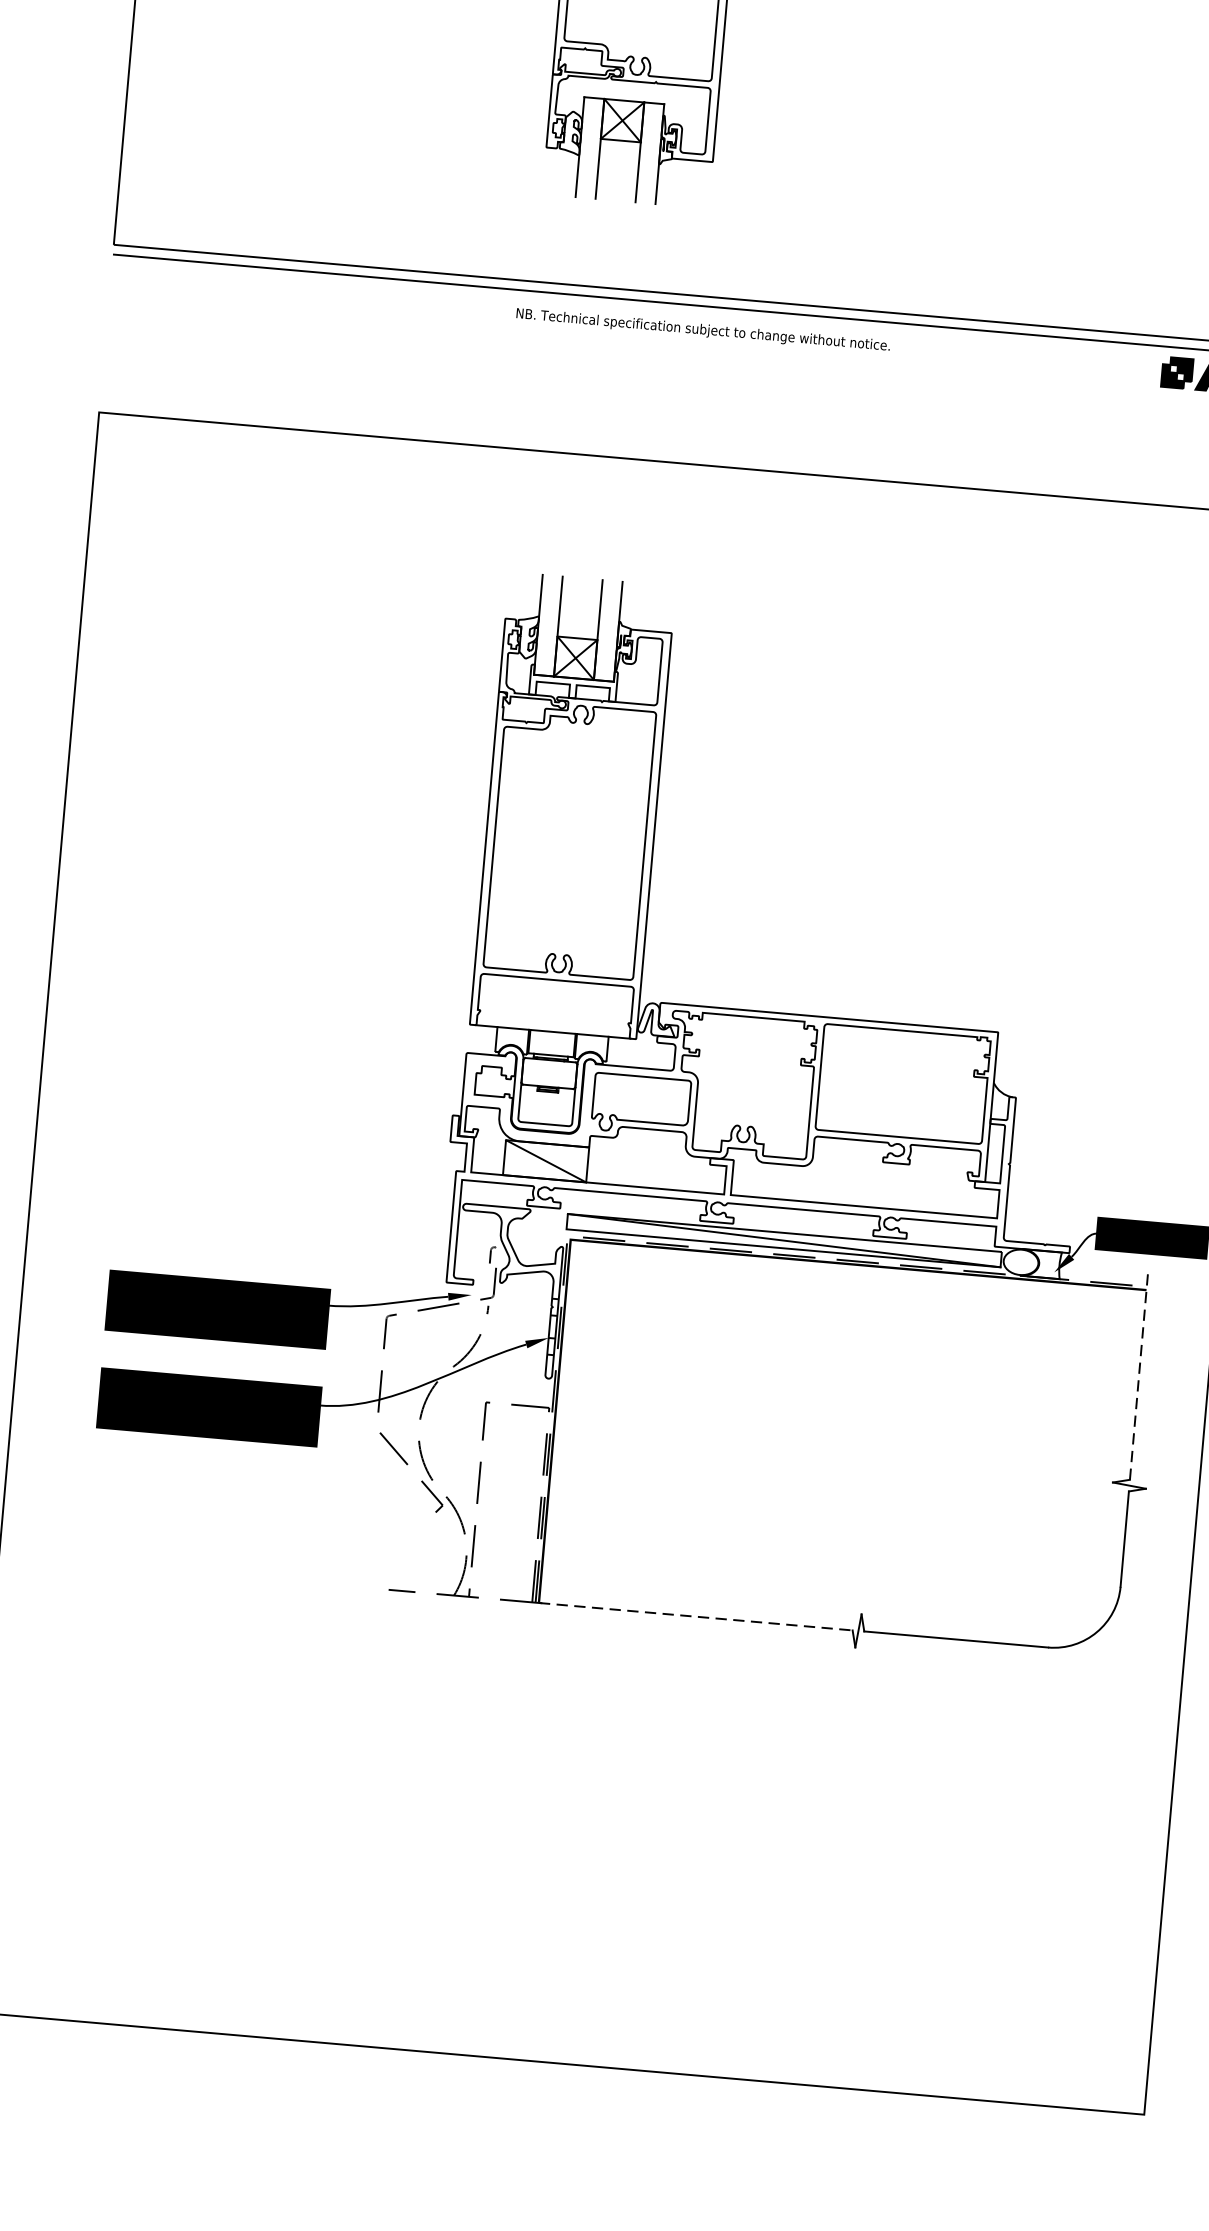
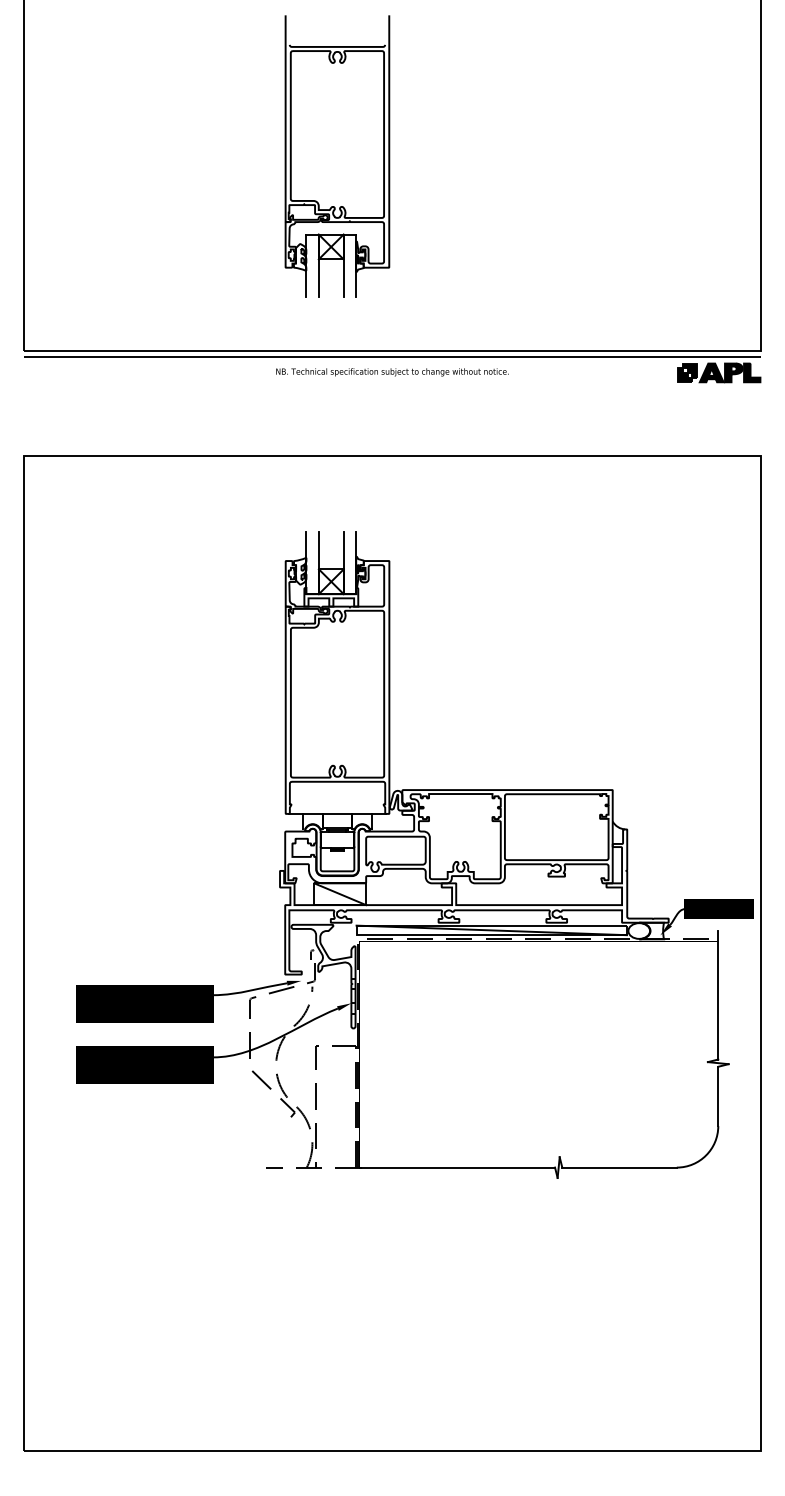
line: (1139, 1375) -> (718, 994), dashed -> solid
line: (696, 1616) -> (457, 1167), dashed -> solid

